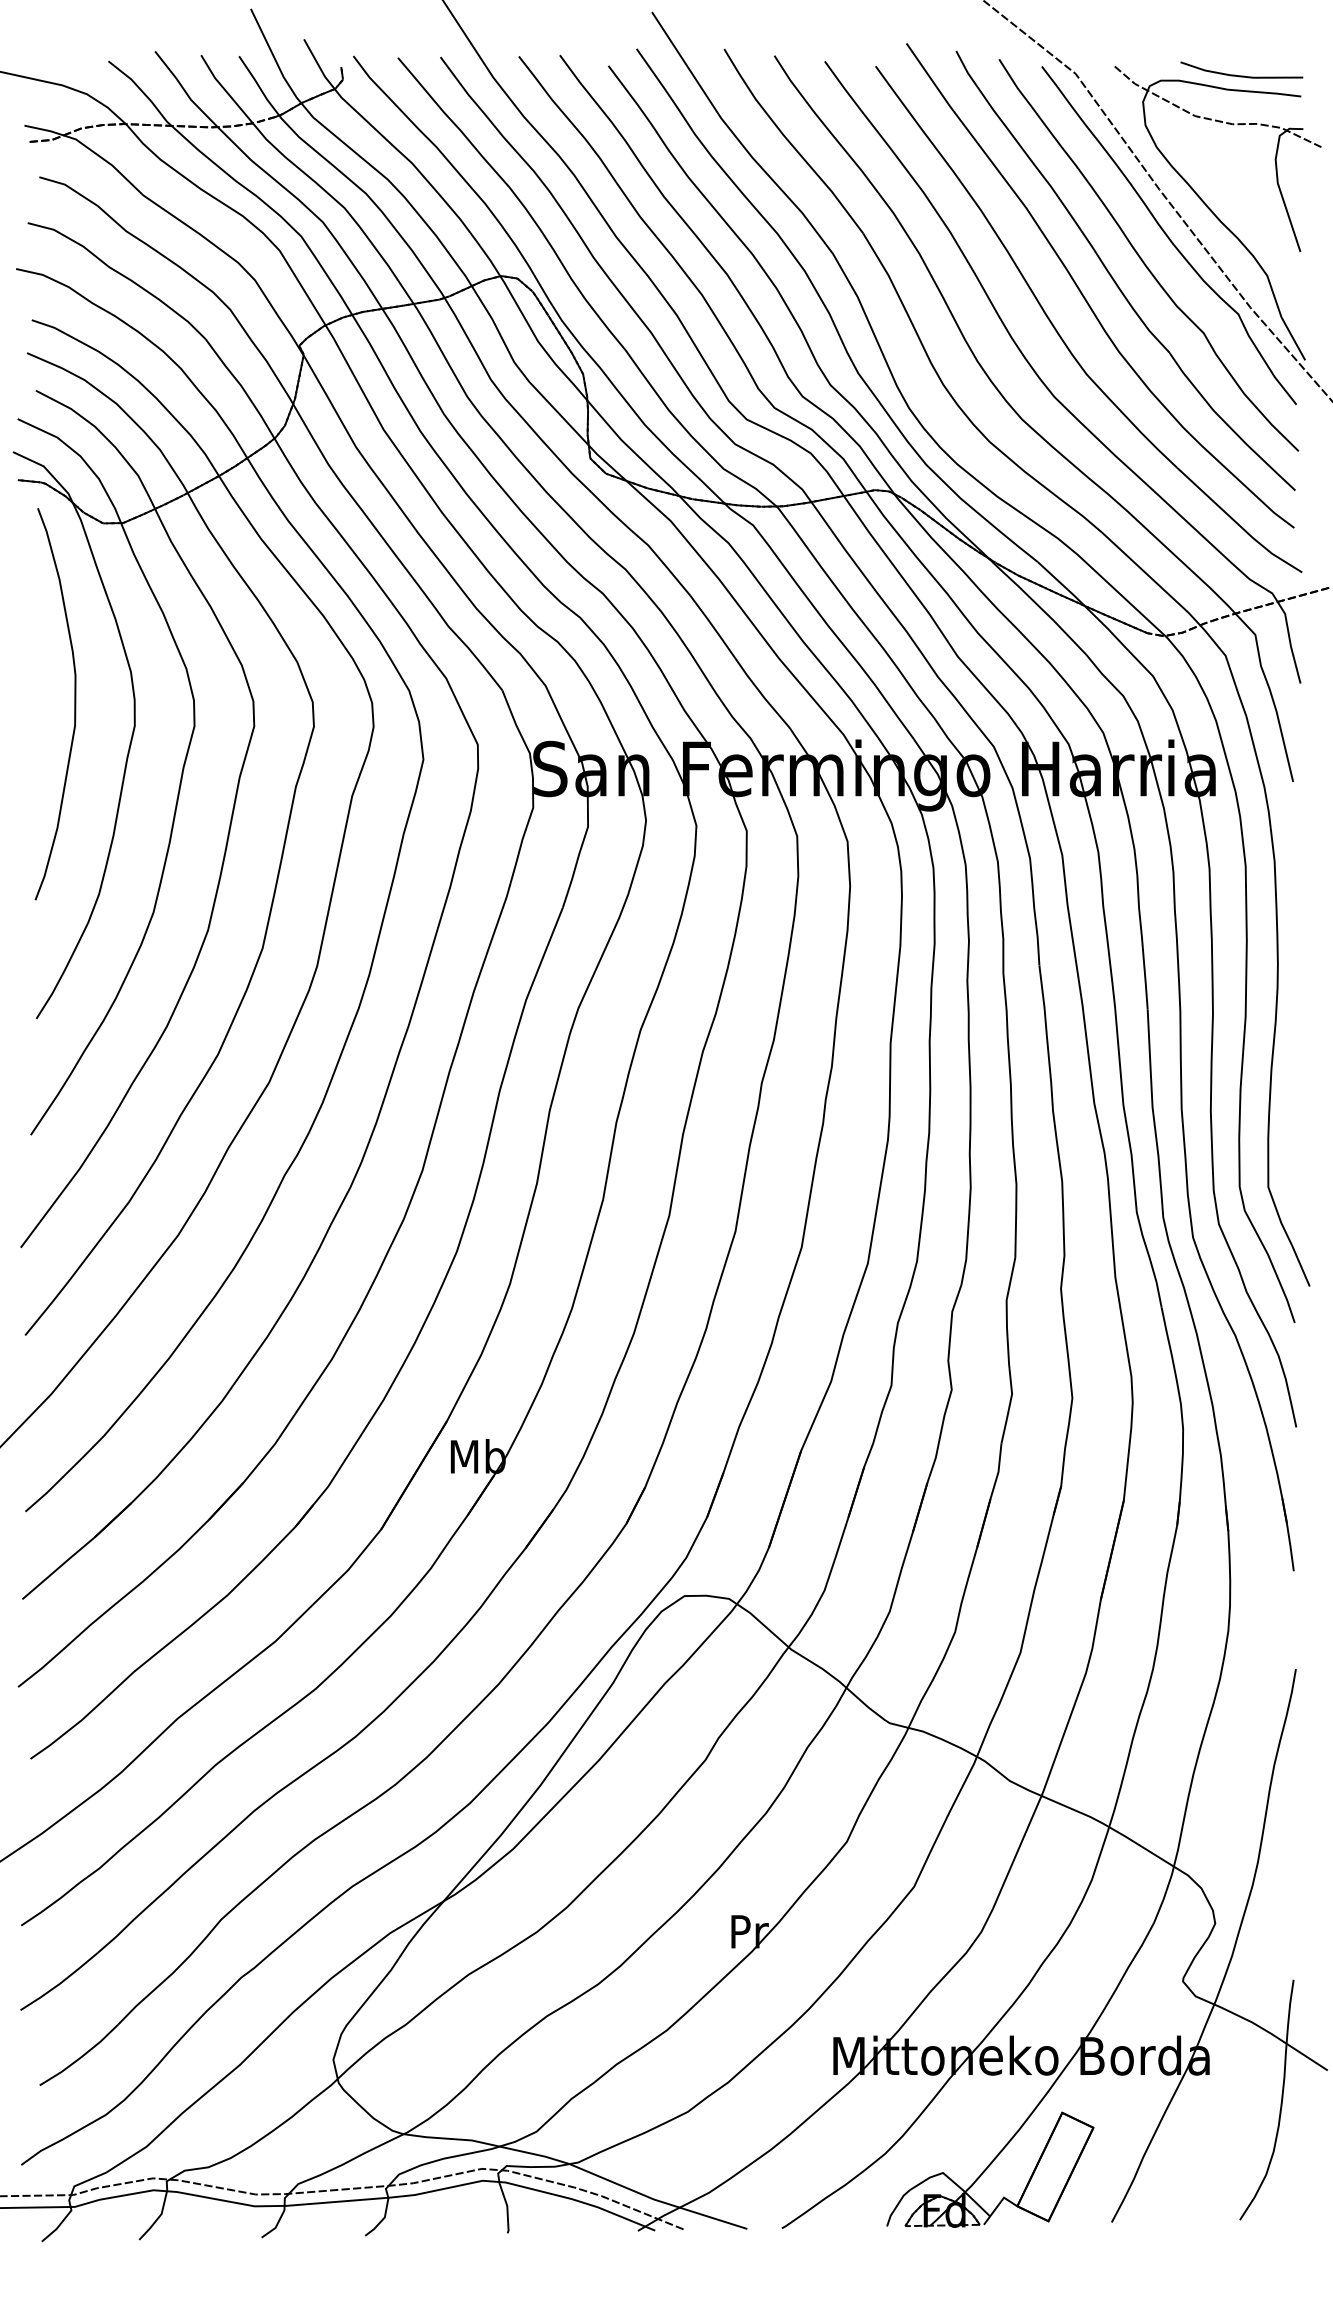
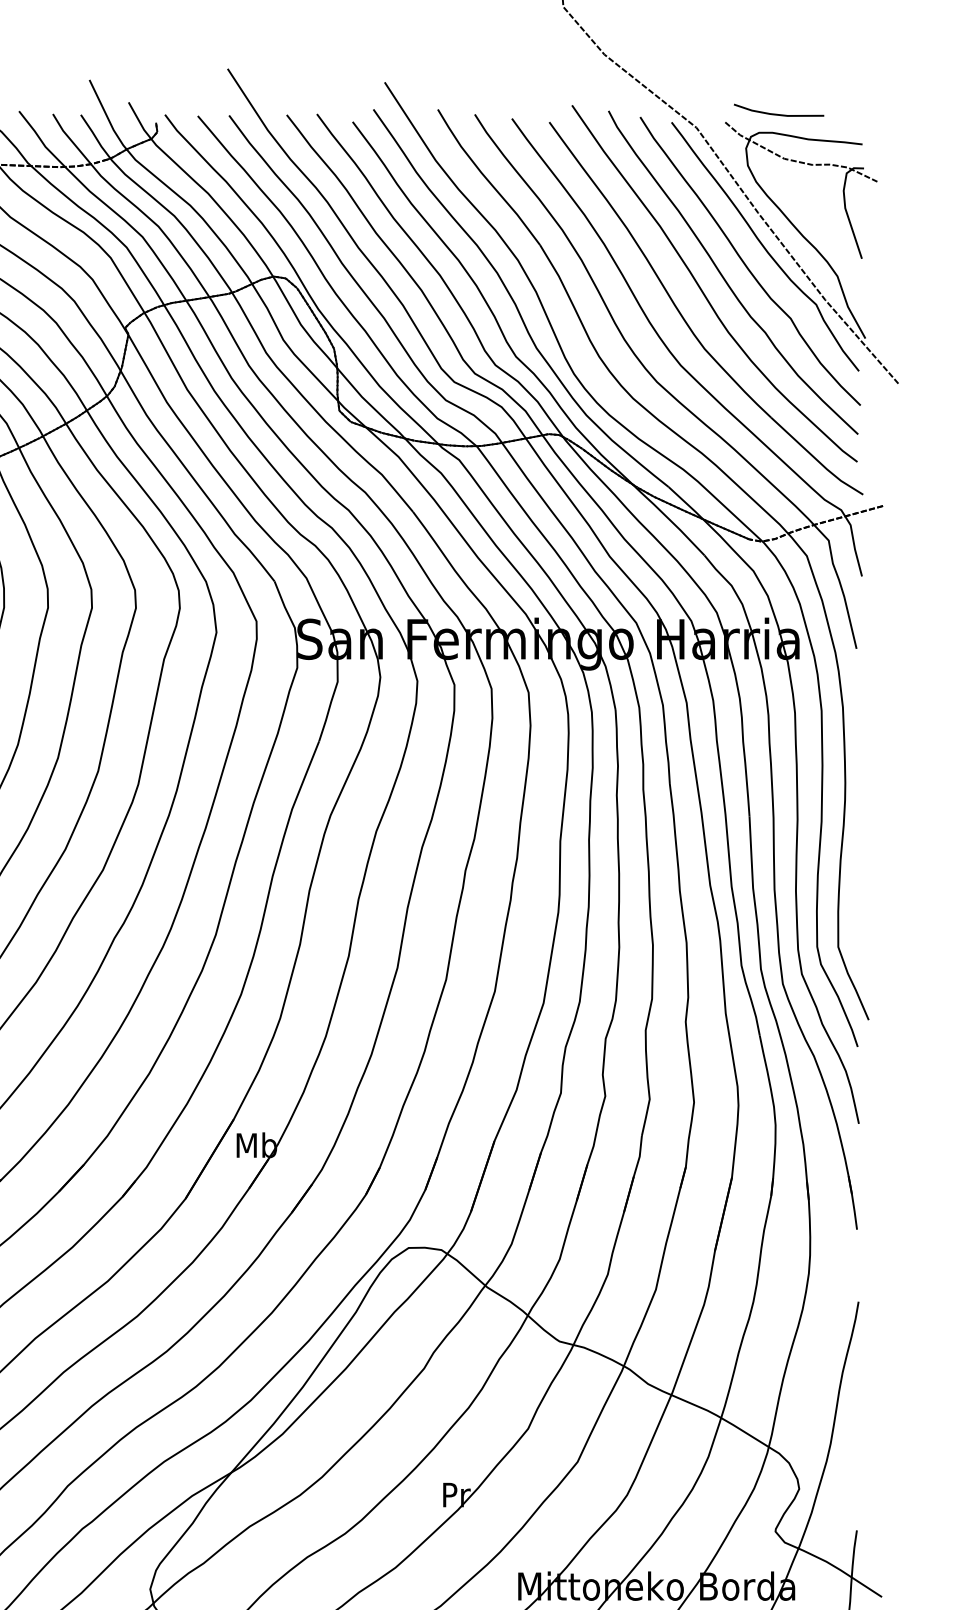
curve: (1241, 75) -> (778, 114), moved

